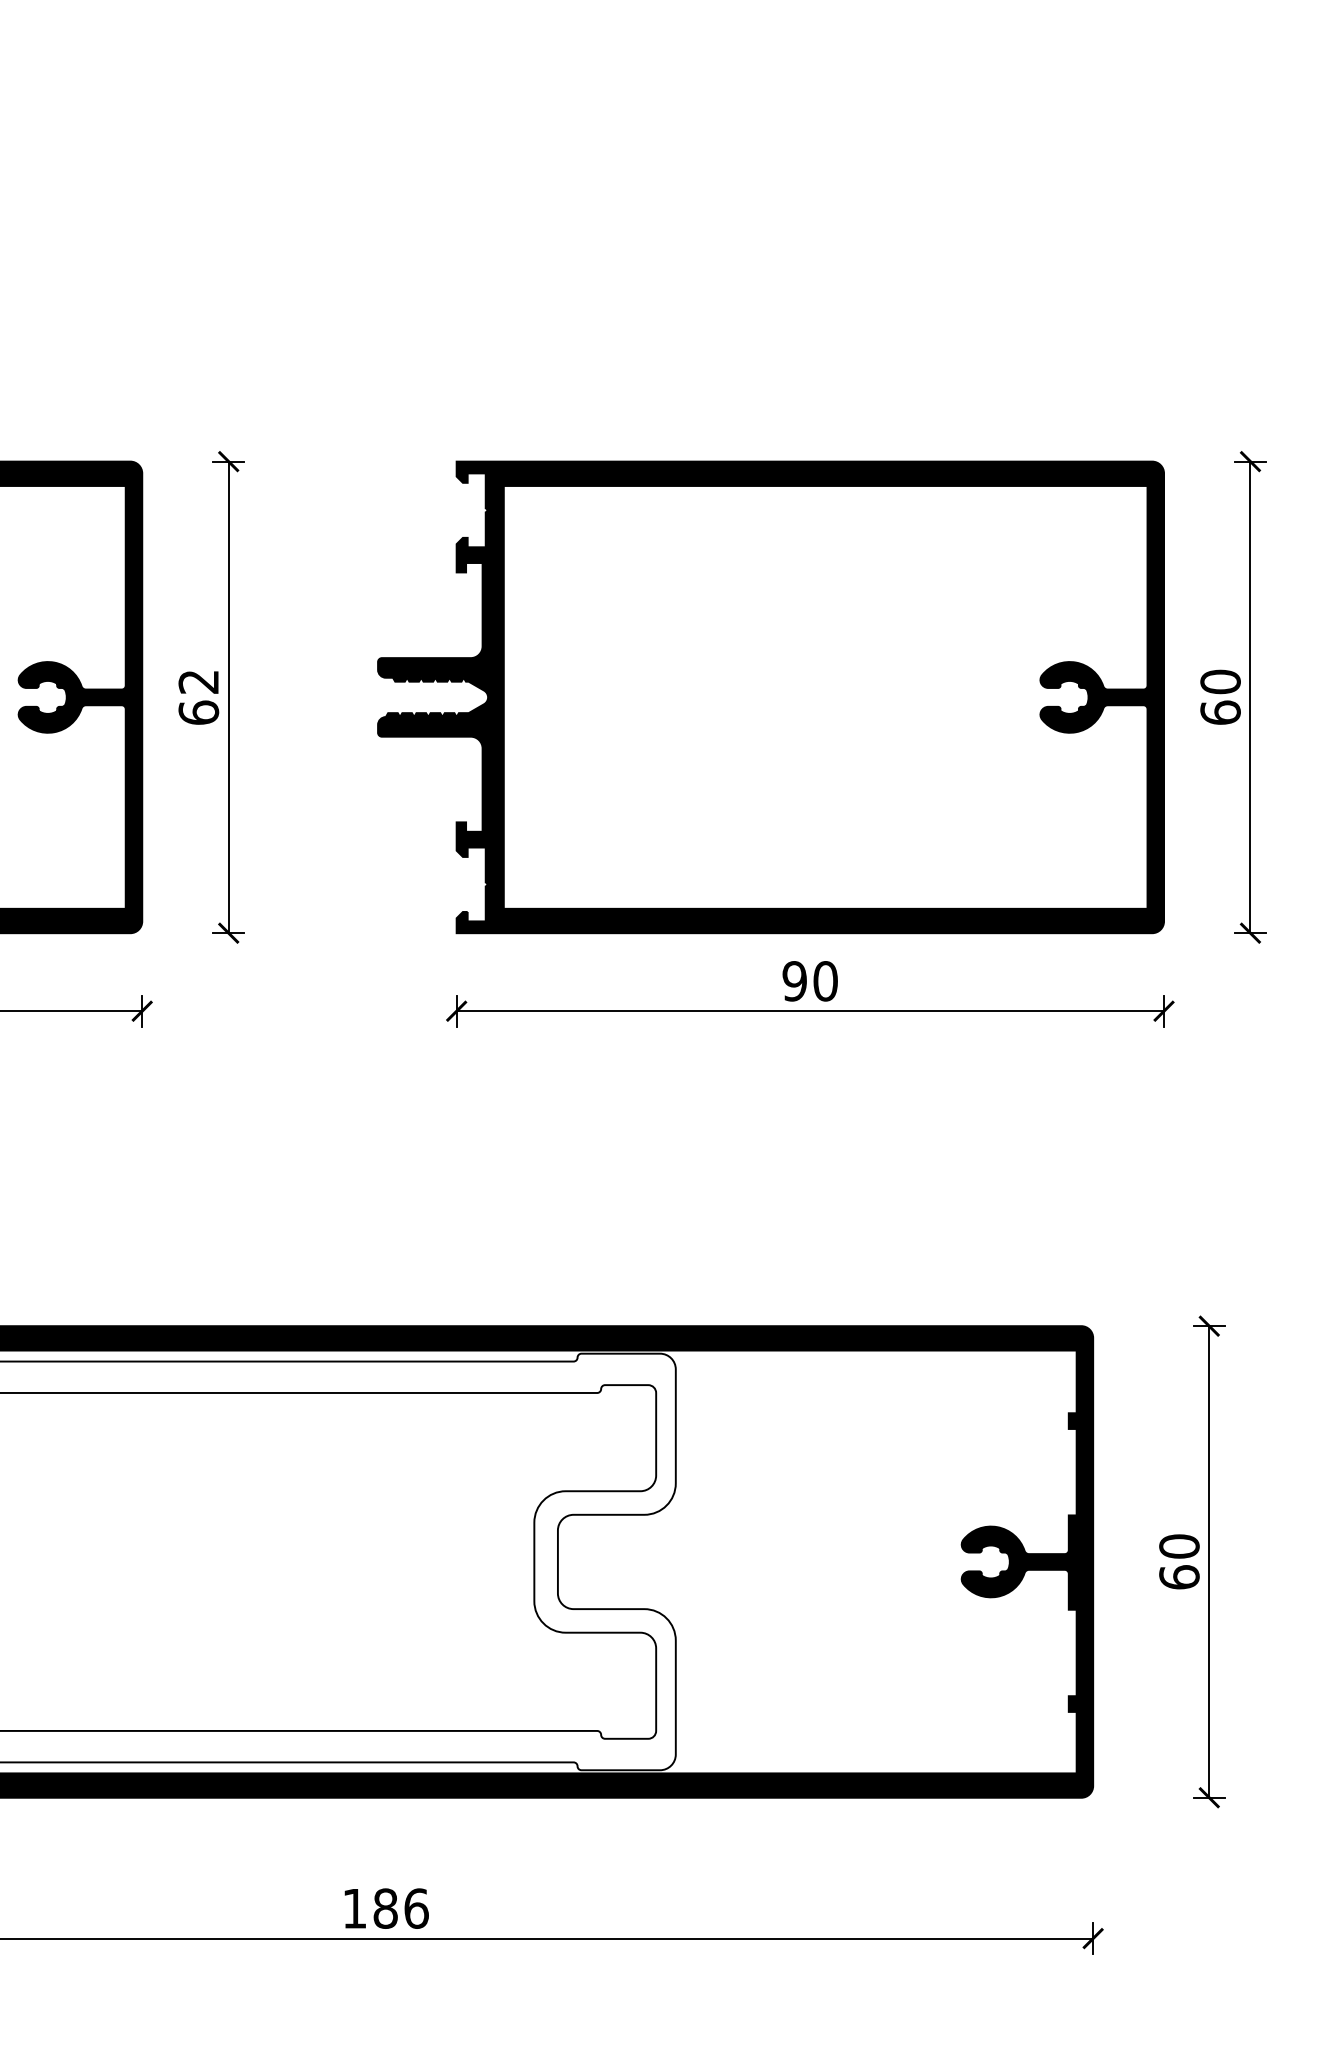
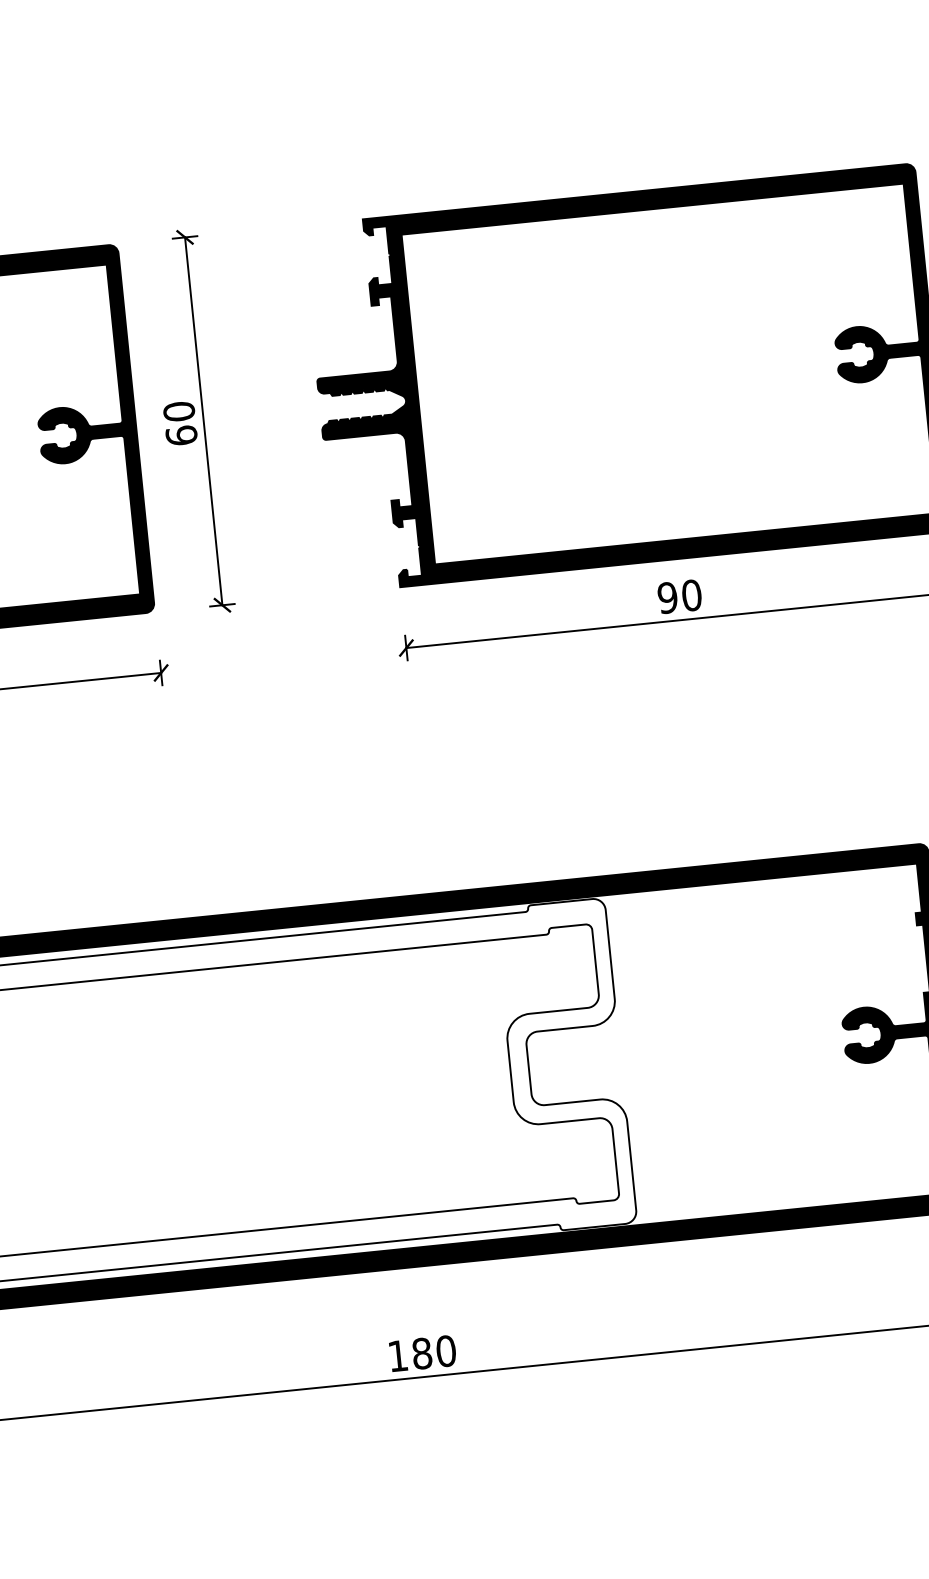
text: (198, 681) -> (178, 411), 62 -> 60
text: (416, 1908) -> (446, 1351), 186 -> 180

